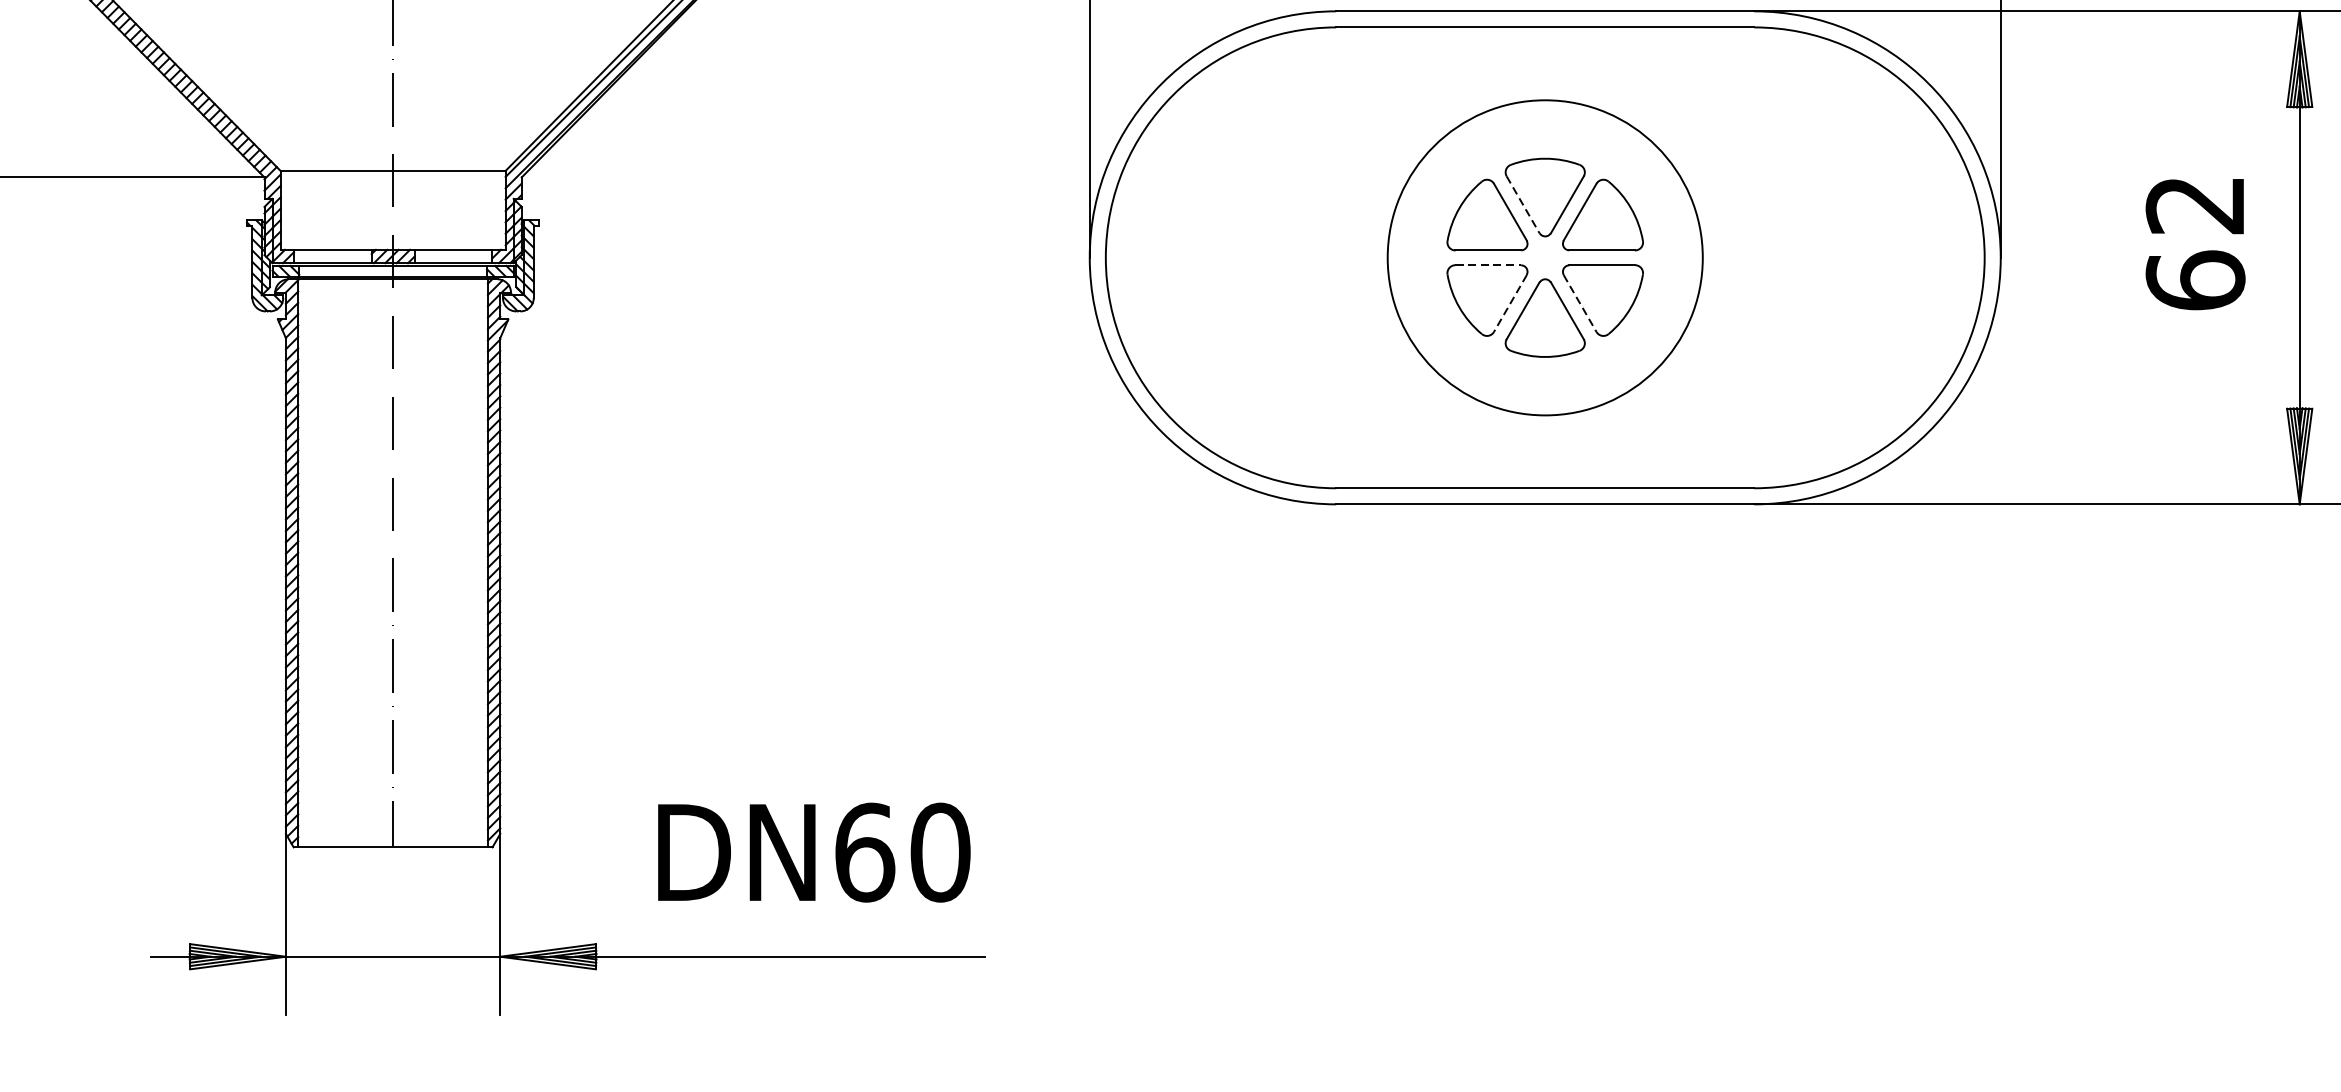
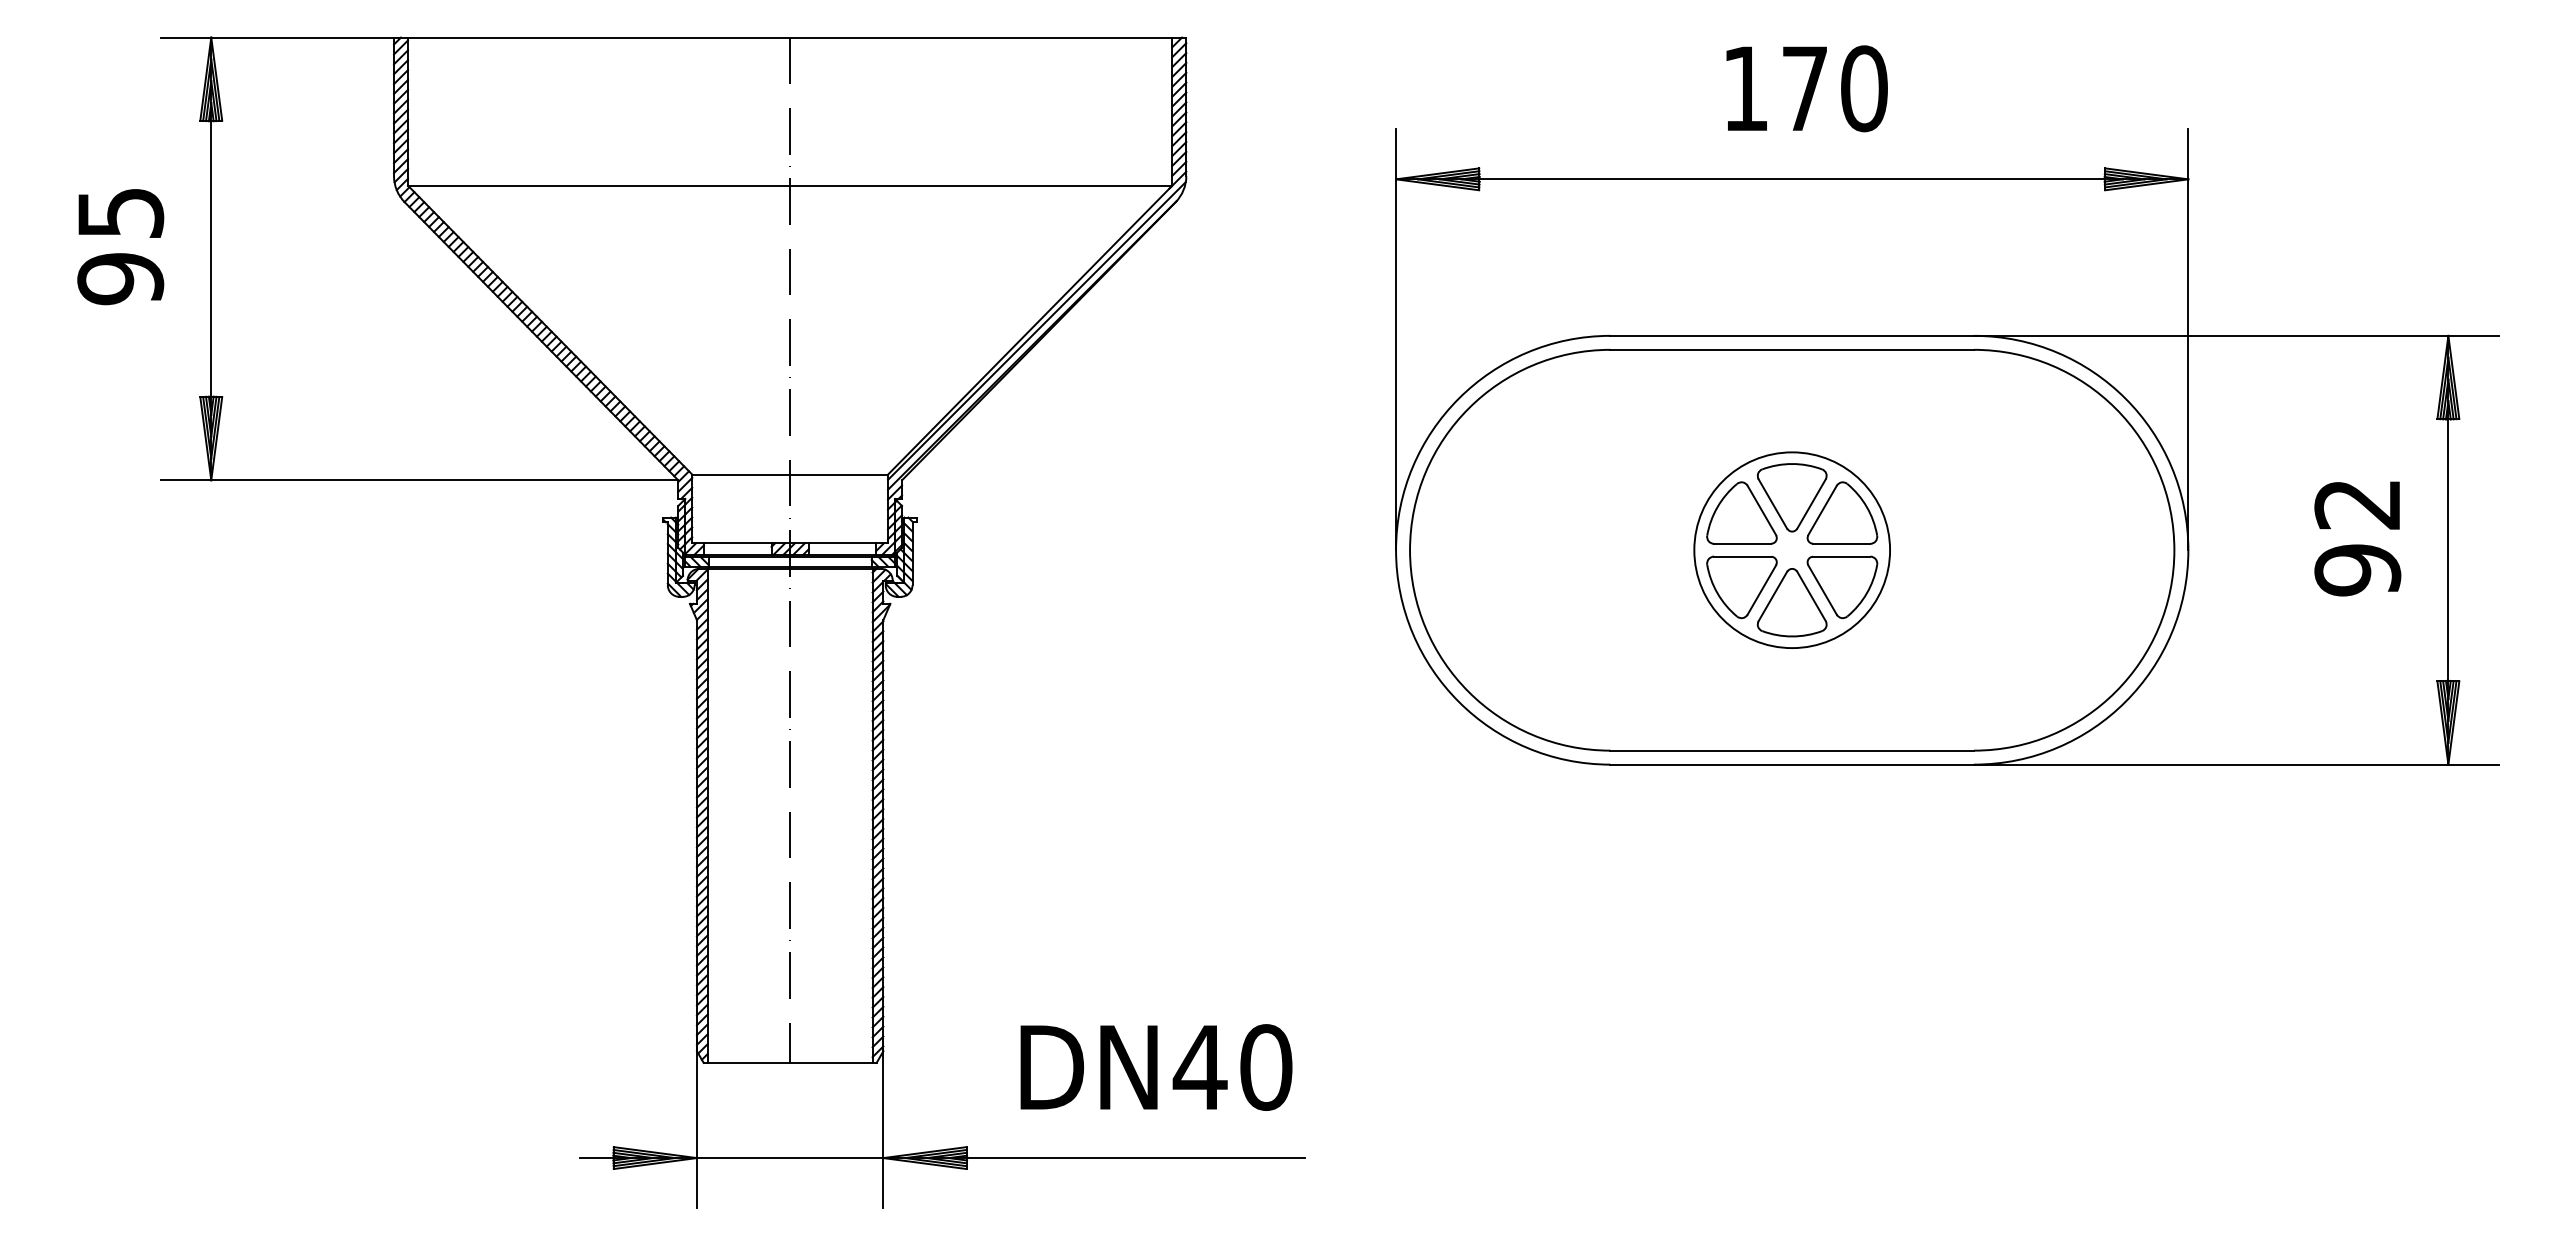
line: (1522, 205) -> (1772, 504), dashed -> solid
circle: (1545, 258) -> (1792, 550), size x0.71
line: (1488, 265) -> (1742, 556), dashed -> solid
text: (2195, 279) -> (2357, 569), 62 -> 92
line: (1509, 302) -> (1761, 589), dashed -> solid
line: (1580, 302) -> (1822, 589), dashed -> solid
text: (863, 852) -> (1199, 1067), DN60 -> DN40

